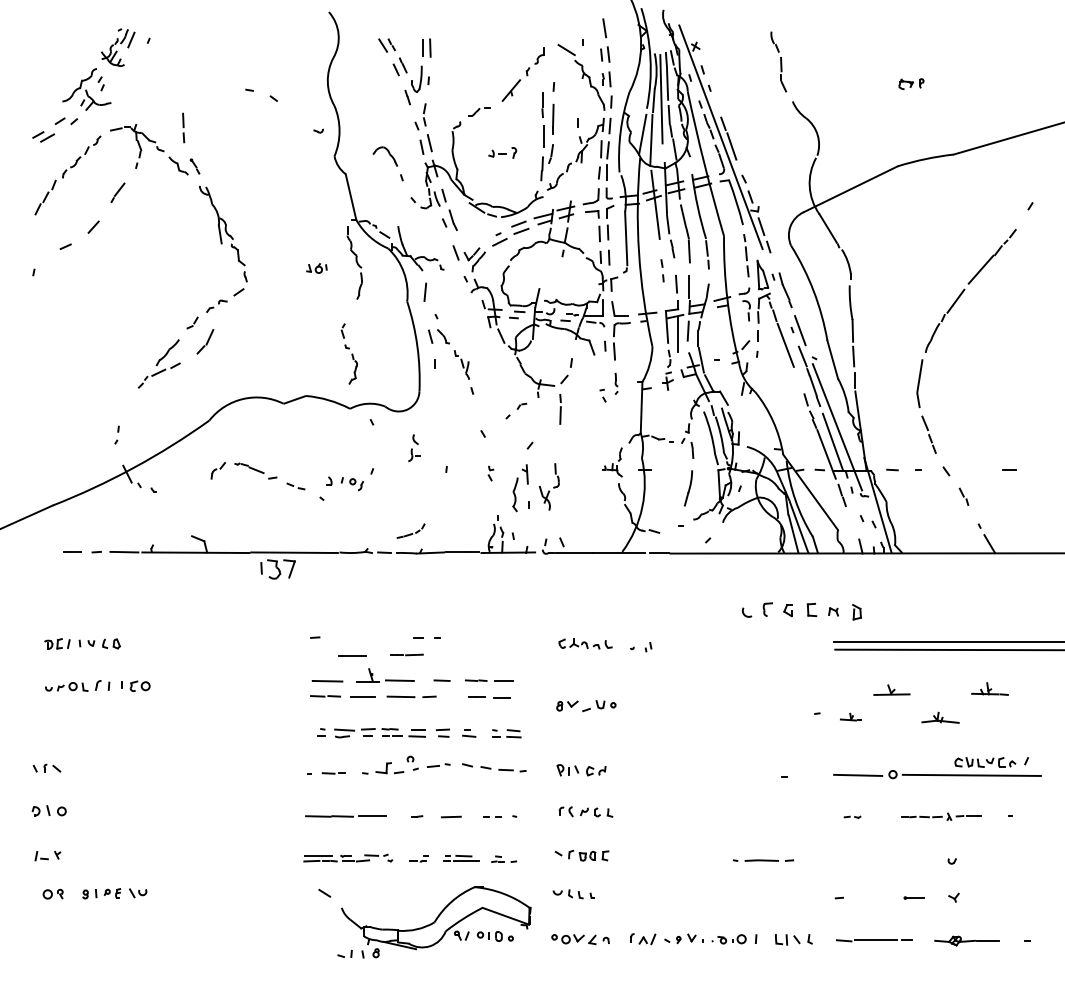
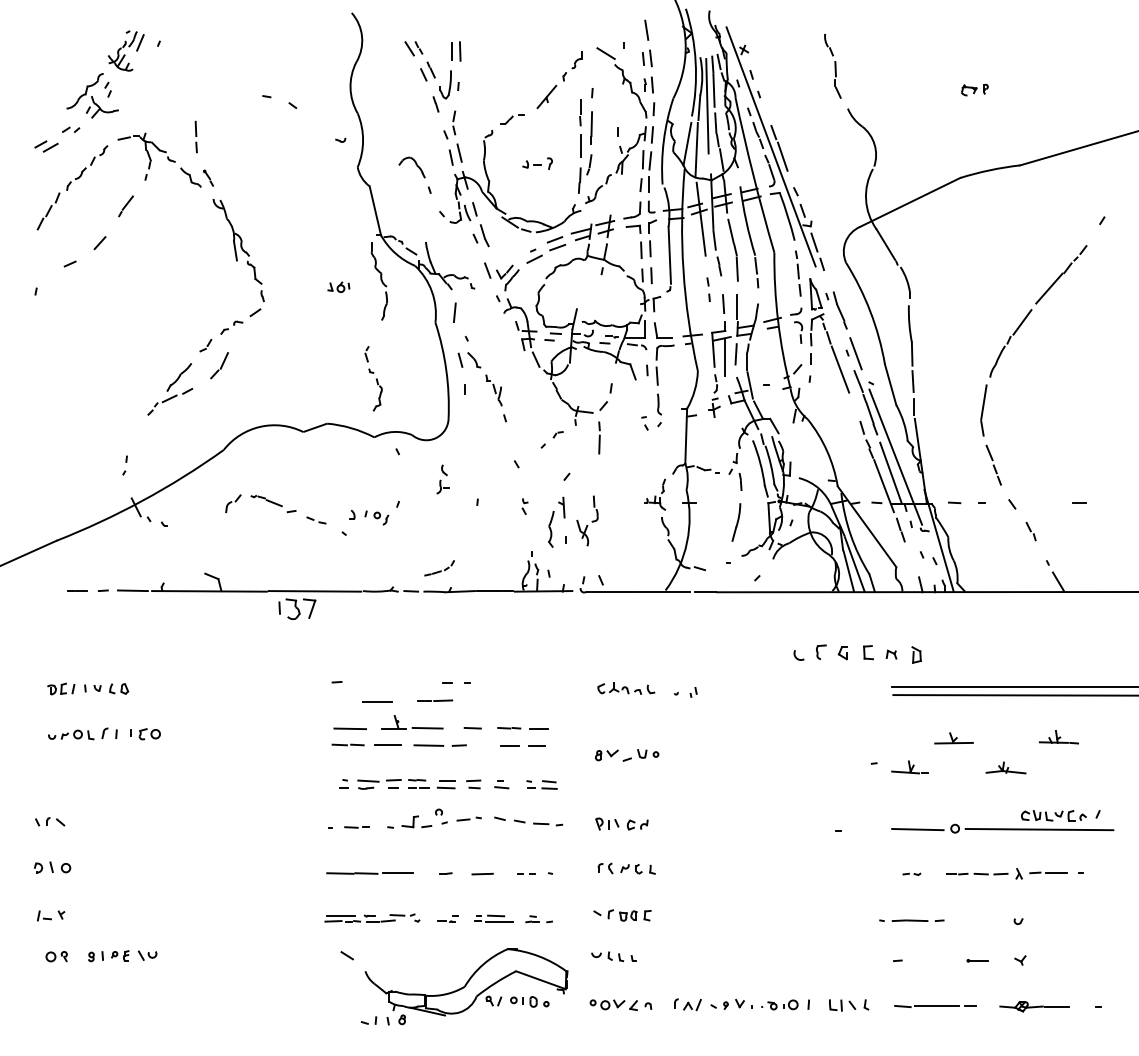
part: (66, 121) -> (70, 130), size x0.71
part: (616, 383) -> (659, 410), size x1.43
part: (850, 716) -> (909, 766), size x1.67
part: (941, 816) -> (1007, 873), size x1.43
line: (763, 860) -> (911, 920), moved

